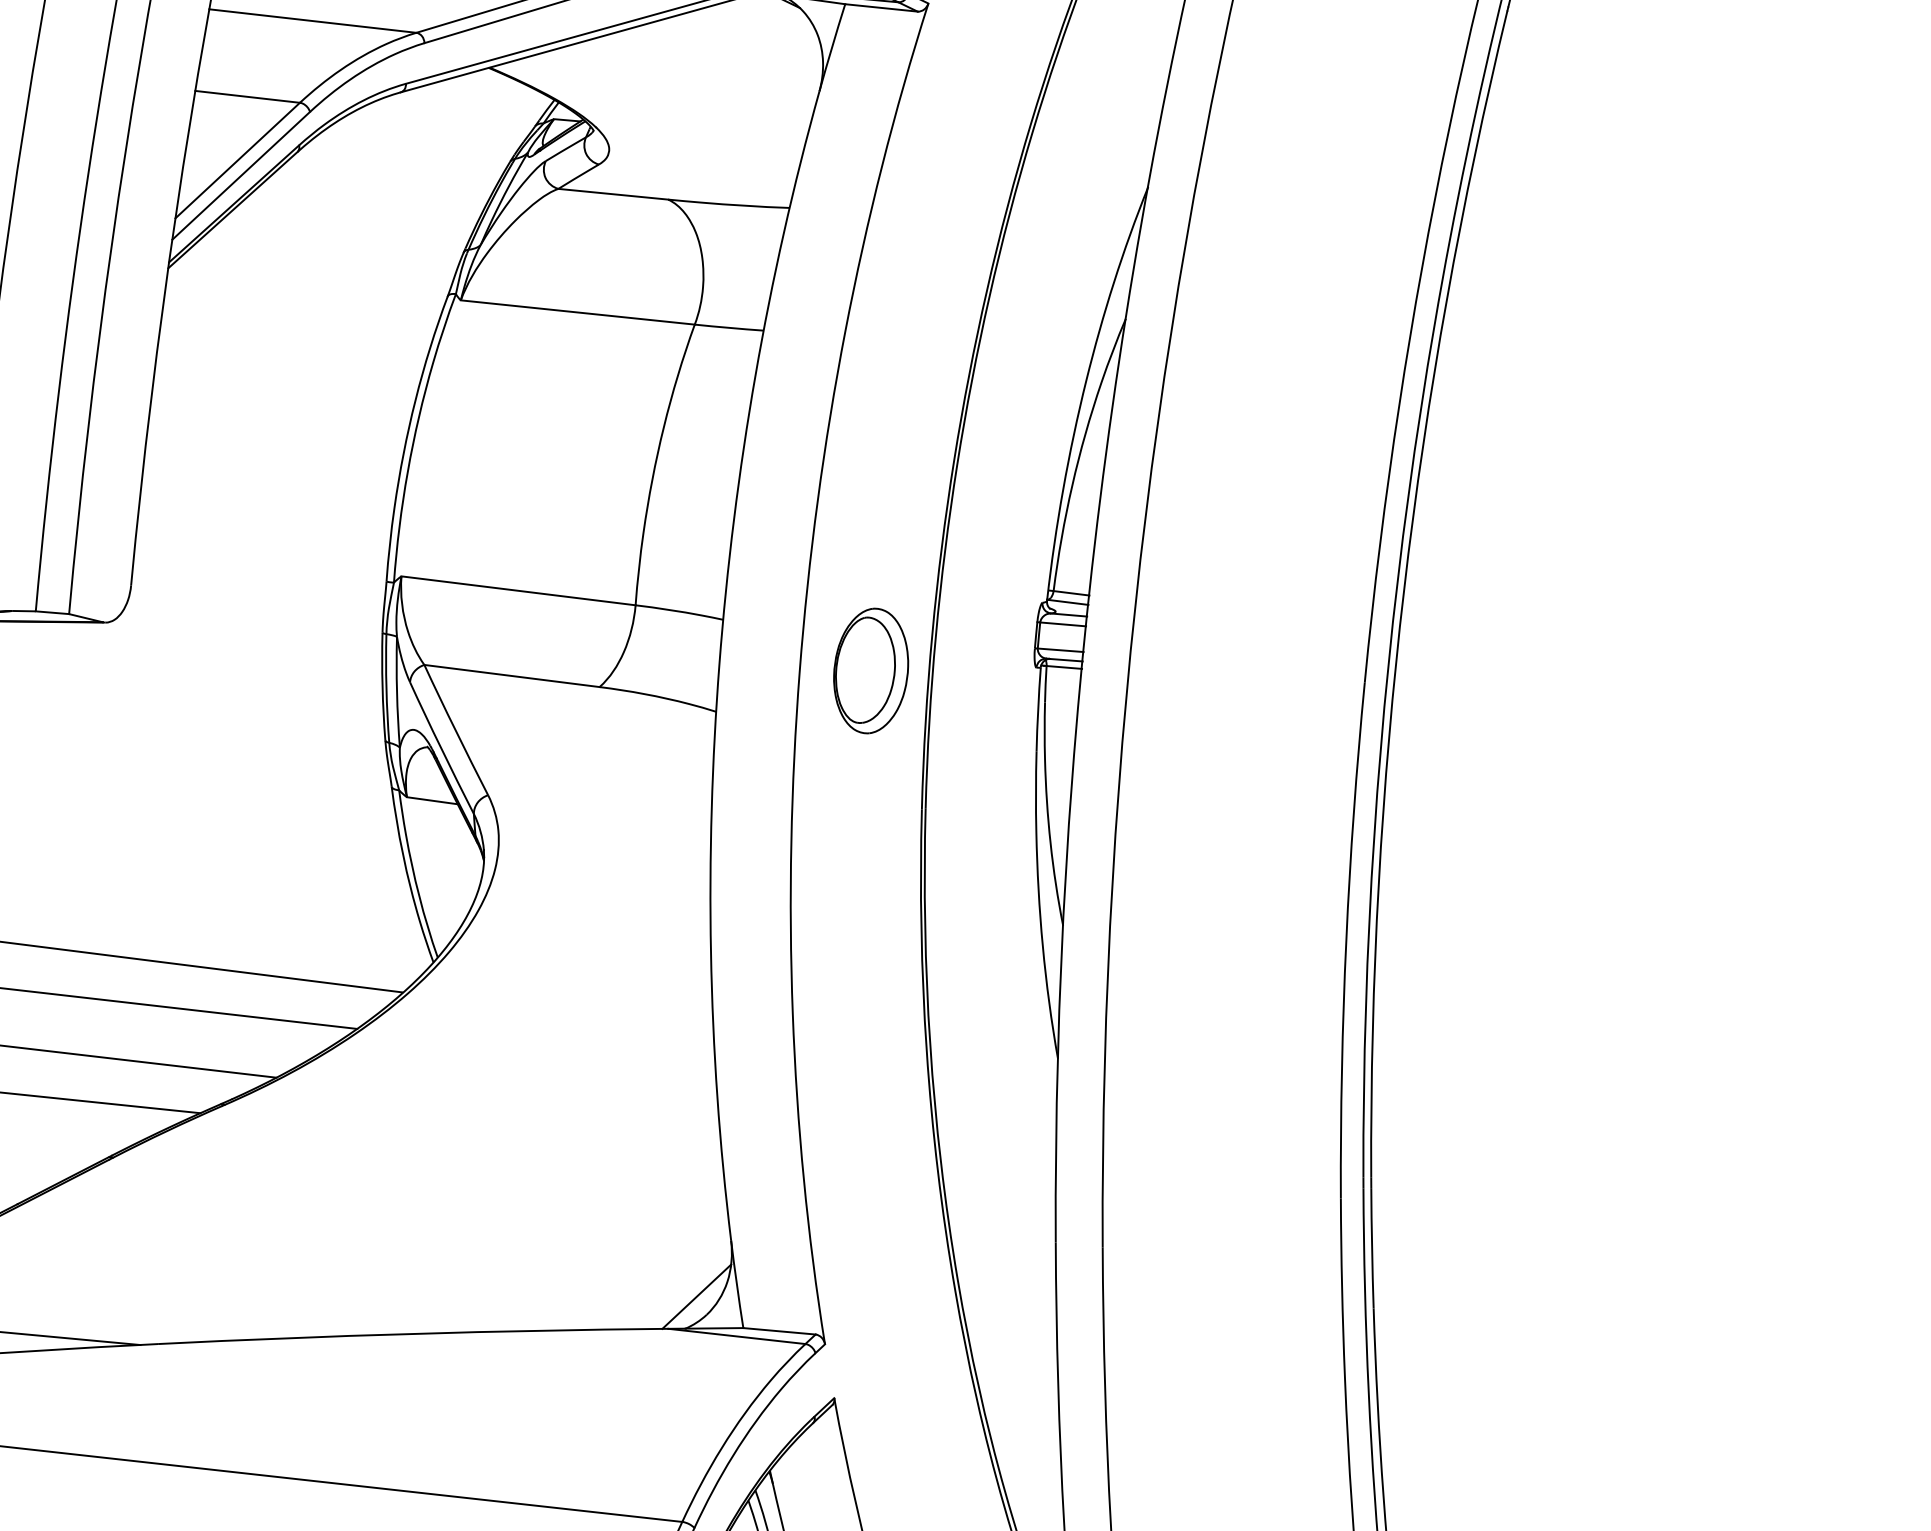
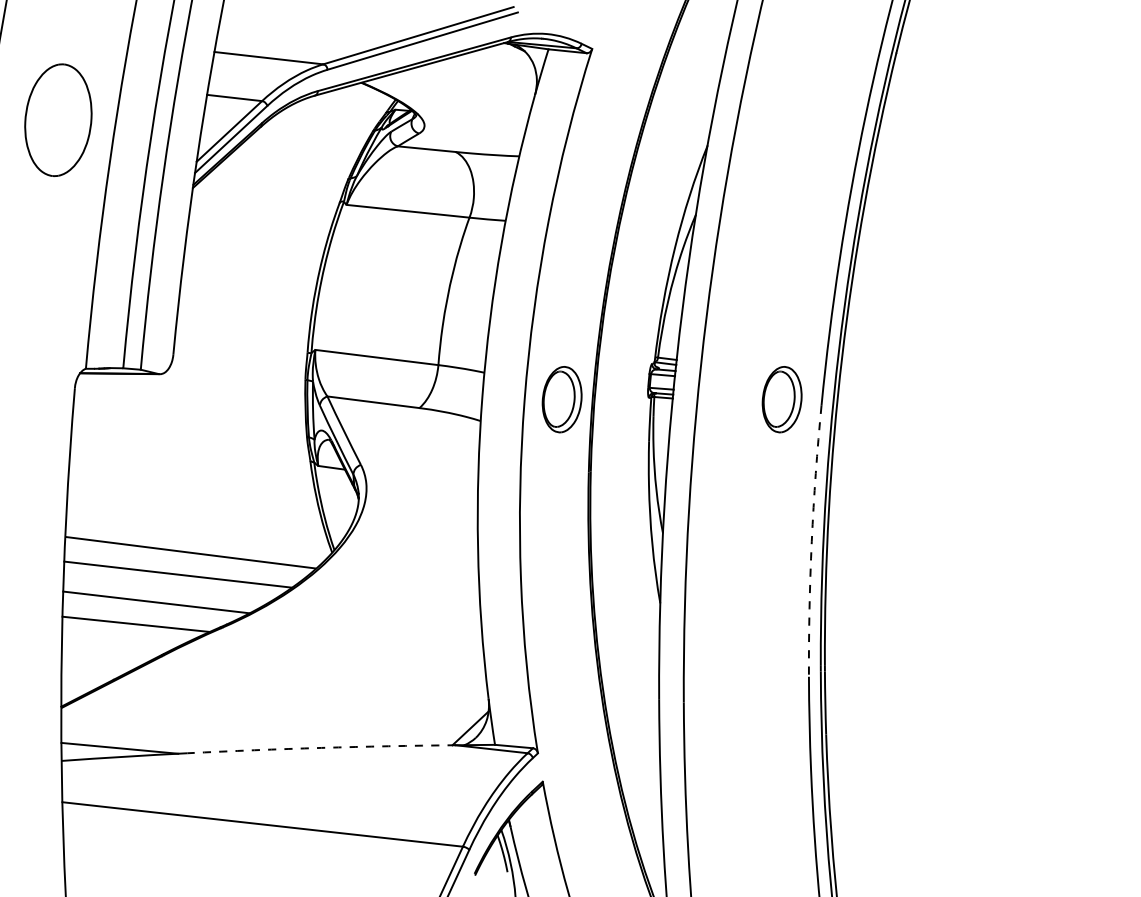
part: (1288, 670) -> (781, 399), added
arc: (1345, 941) -> (811, 541), solid -> dashed
arc: (413, 1333) -> (321, 747), solid -> dashed

